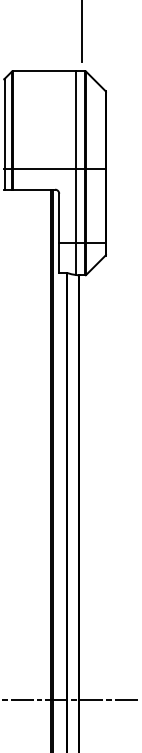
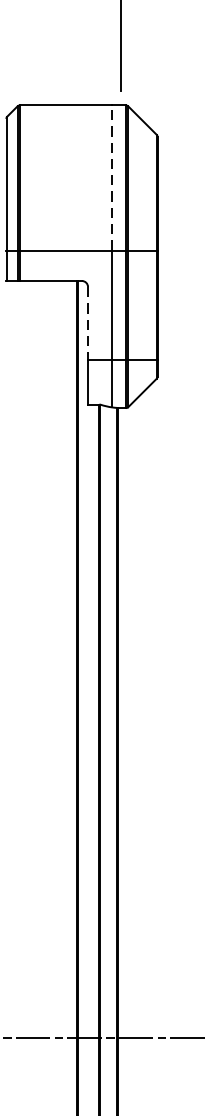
line: (75, 120) -> (112, 178), solid -> dashed
line: (59, 218) -> (88, 323), solid -> dashed

